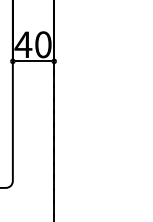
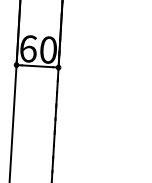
text: (23, 44) -> (28, 48), 40 -> 60

